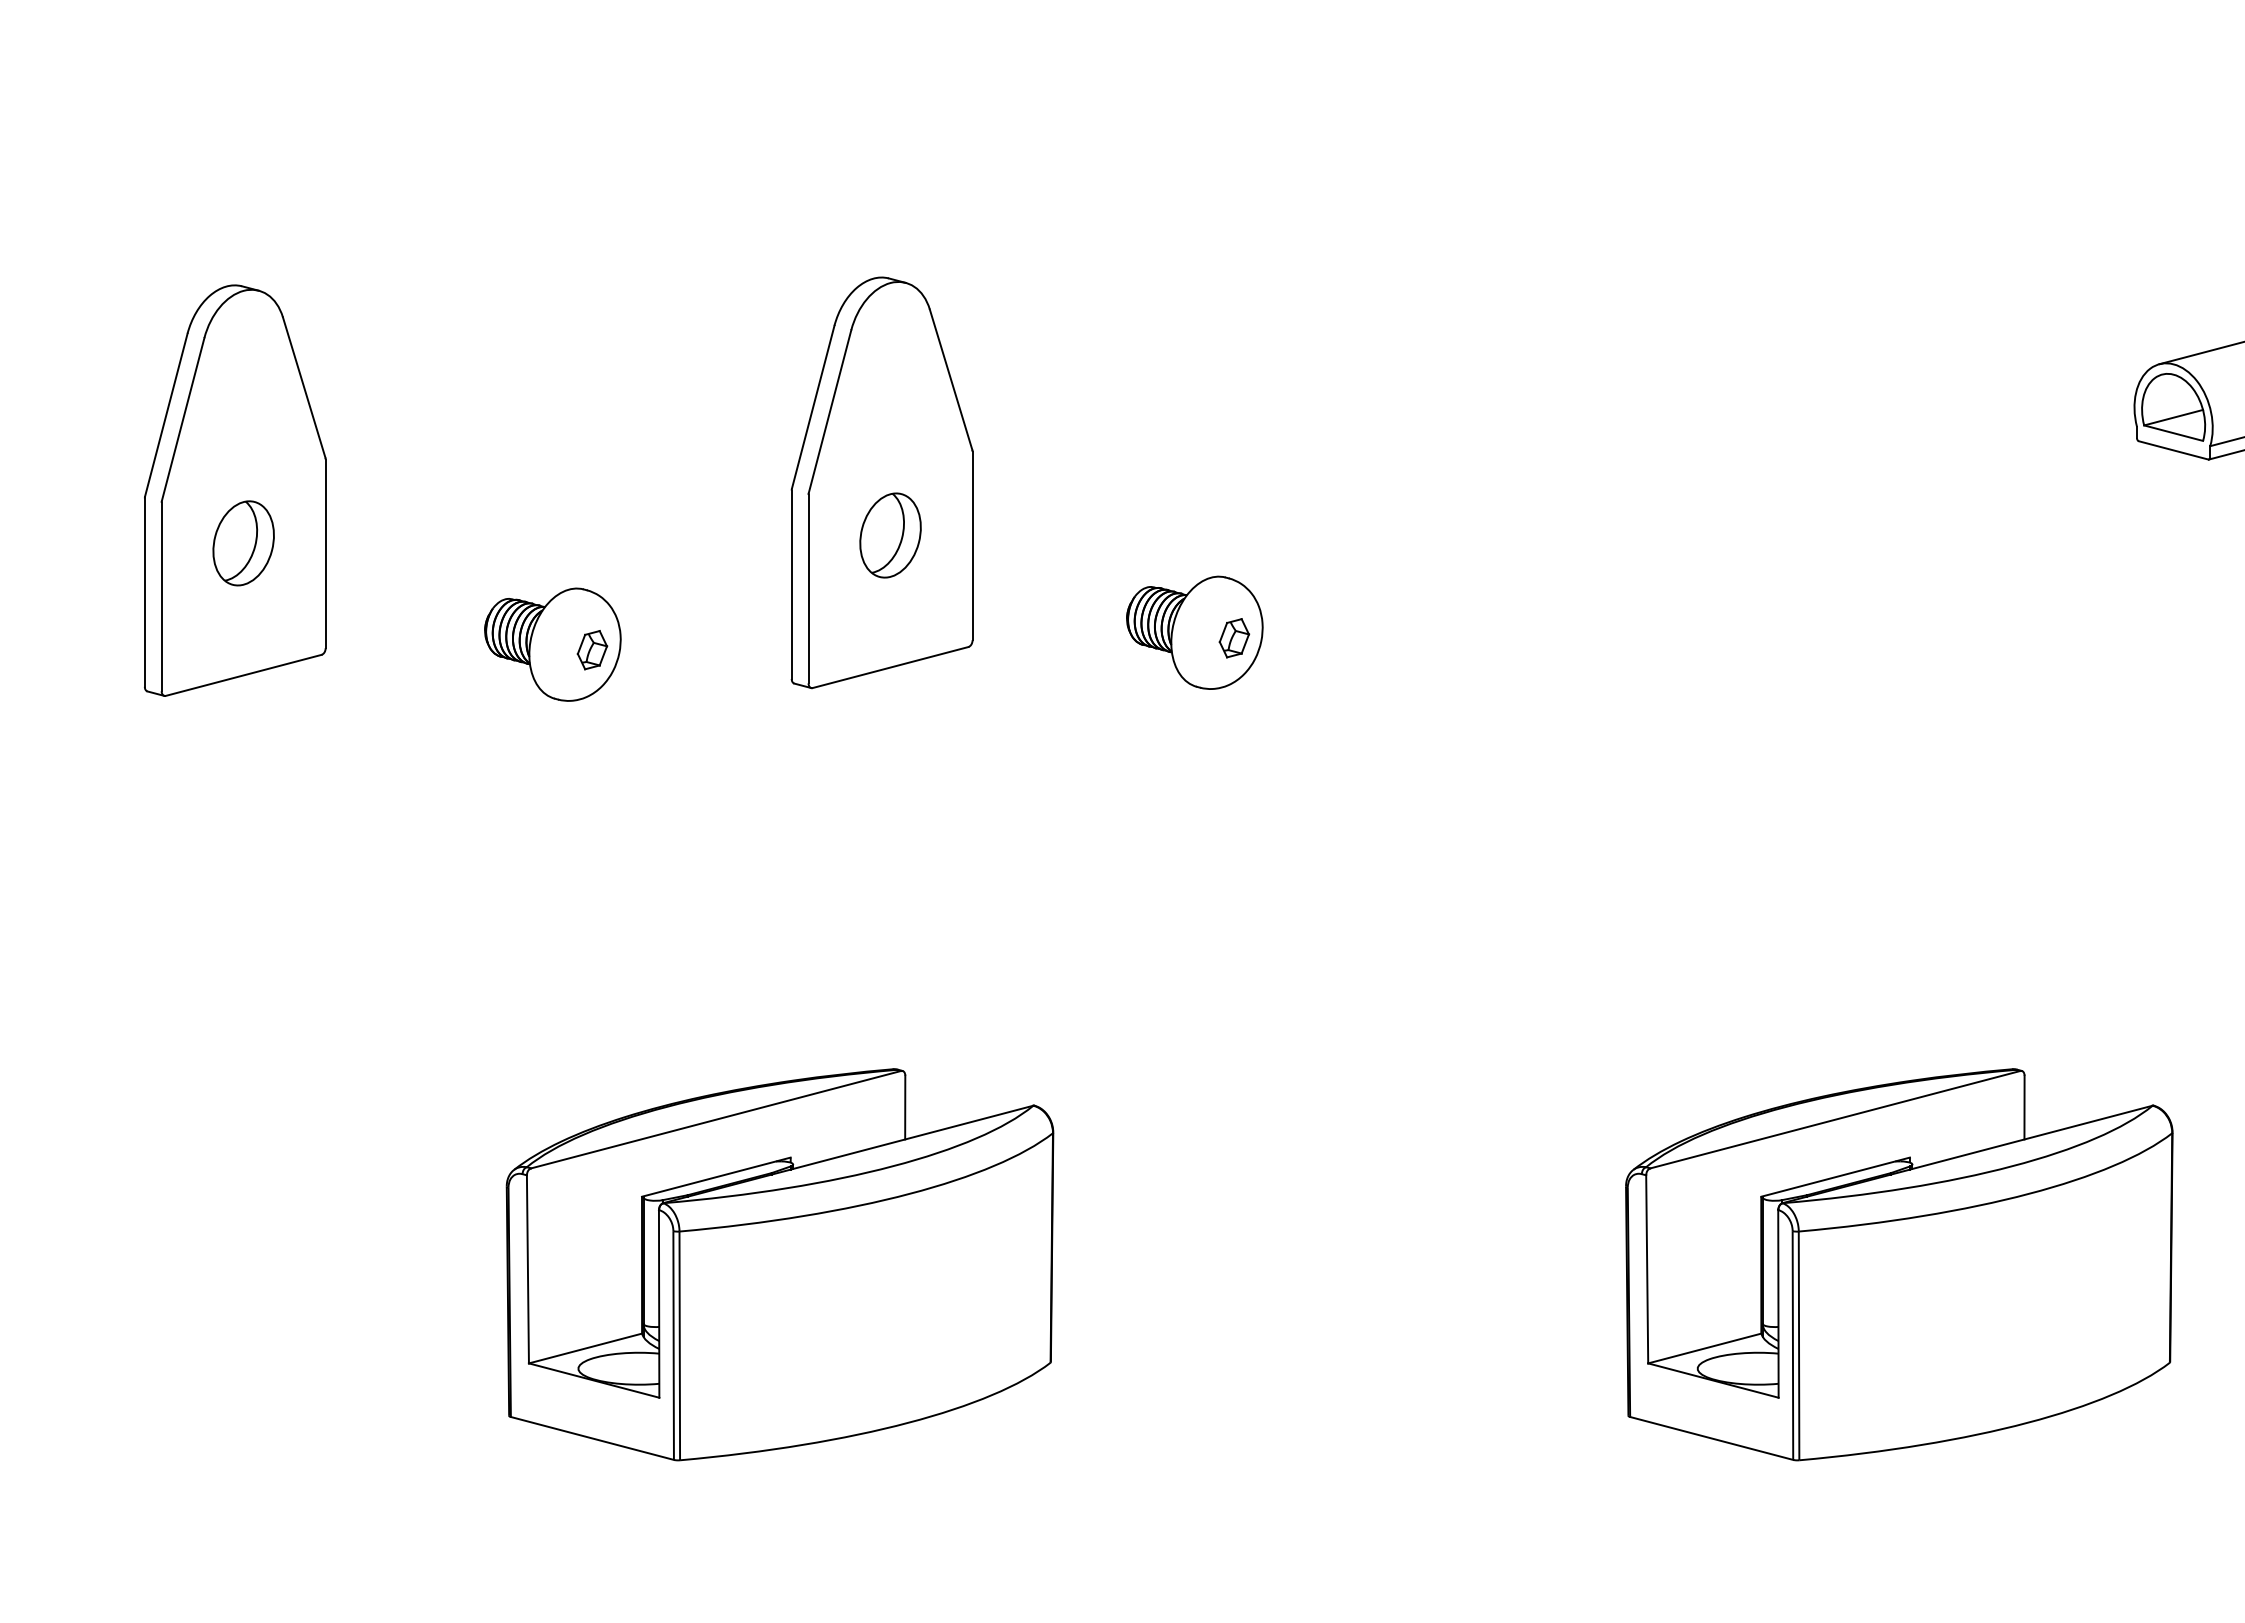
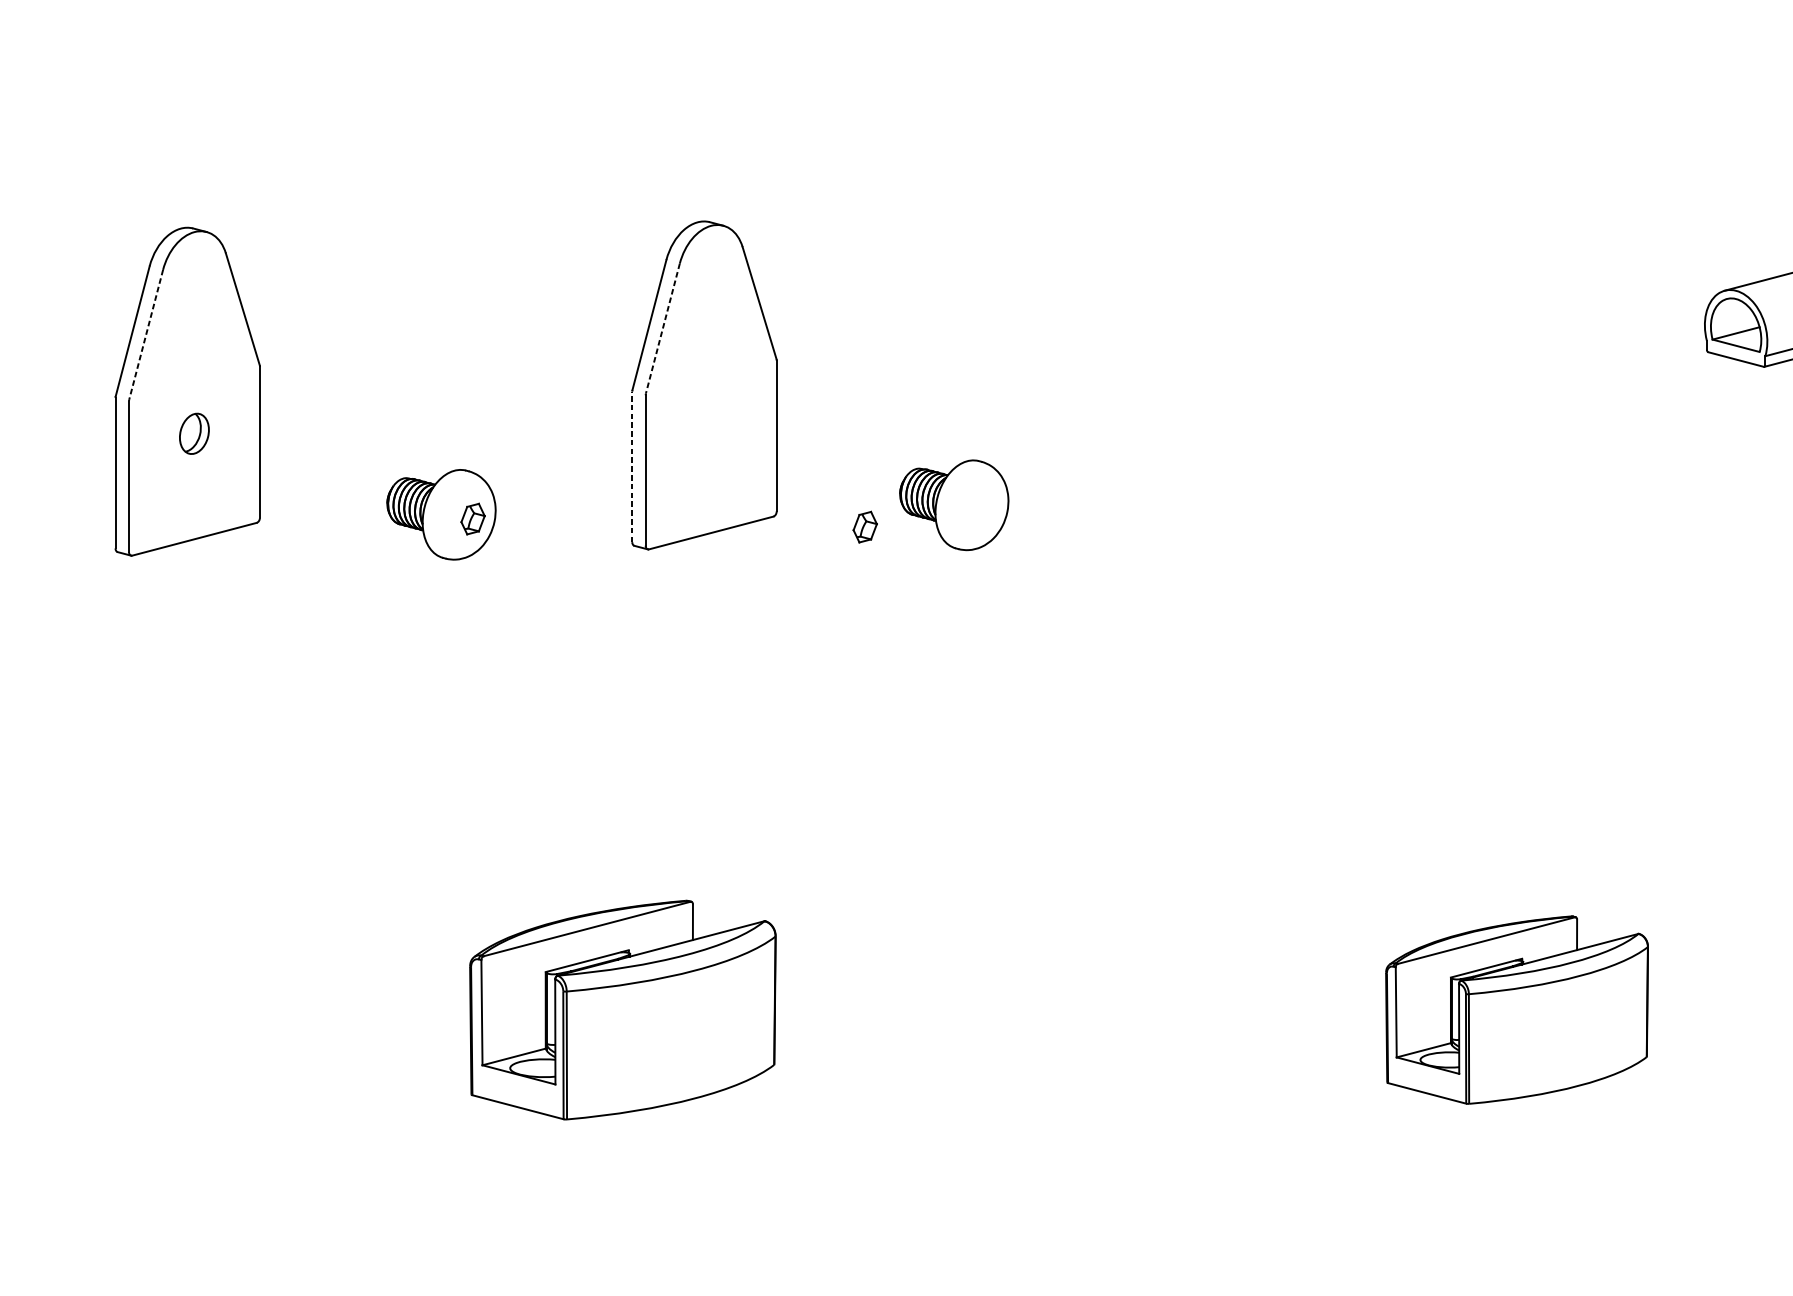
line: (829, 412) -> (662, 329), solid -> dashed
line: (183, 419) -> (146, 334), solid -> dashed
part: (890, 535) -> (711, 427), removed
part: (243, 543) -> (194, 433), size x0.6
line: (791, 584) -> (632, 466), solid -> dashed
part: (1234, 638) -> (865, 527), moved
part: (779, 1264) -> (622, 1009), size x0.7
part: (1899, 1264) -> (1517, 1009), size x0.6

